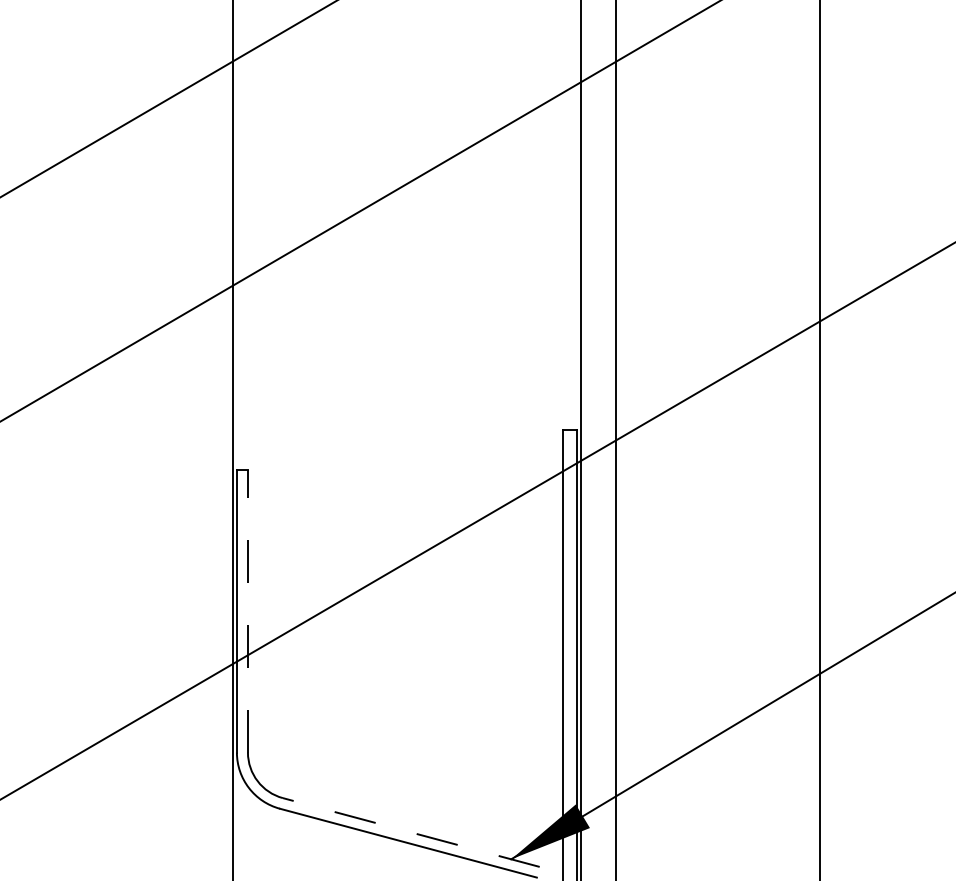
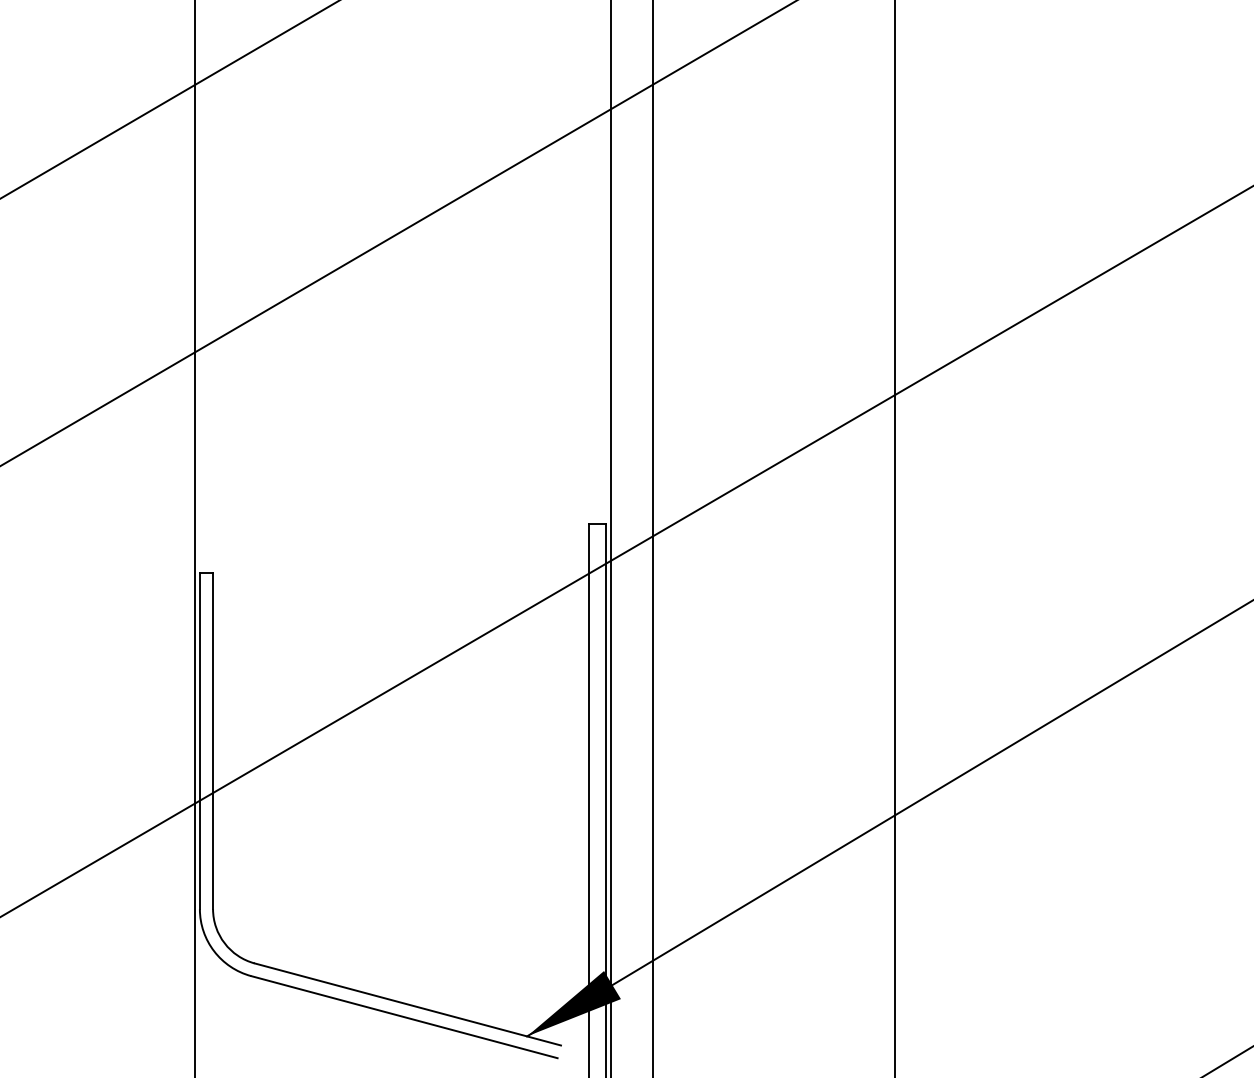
line: (248, 611) -> (213, 740), dashed -> solid
line: (411, 832) -> (407, 1004), dashed -> solid

